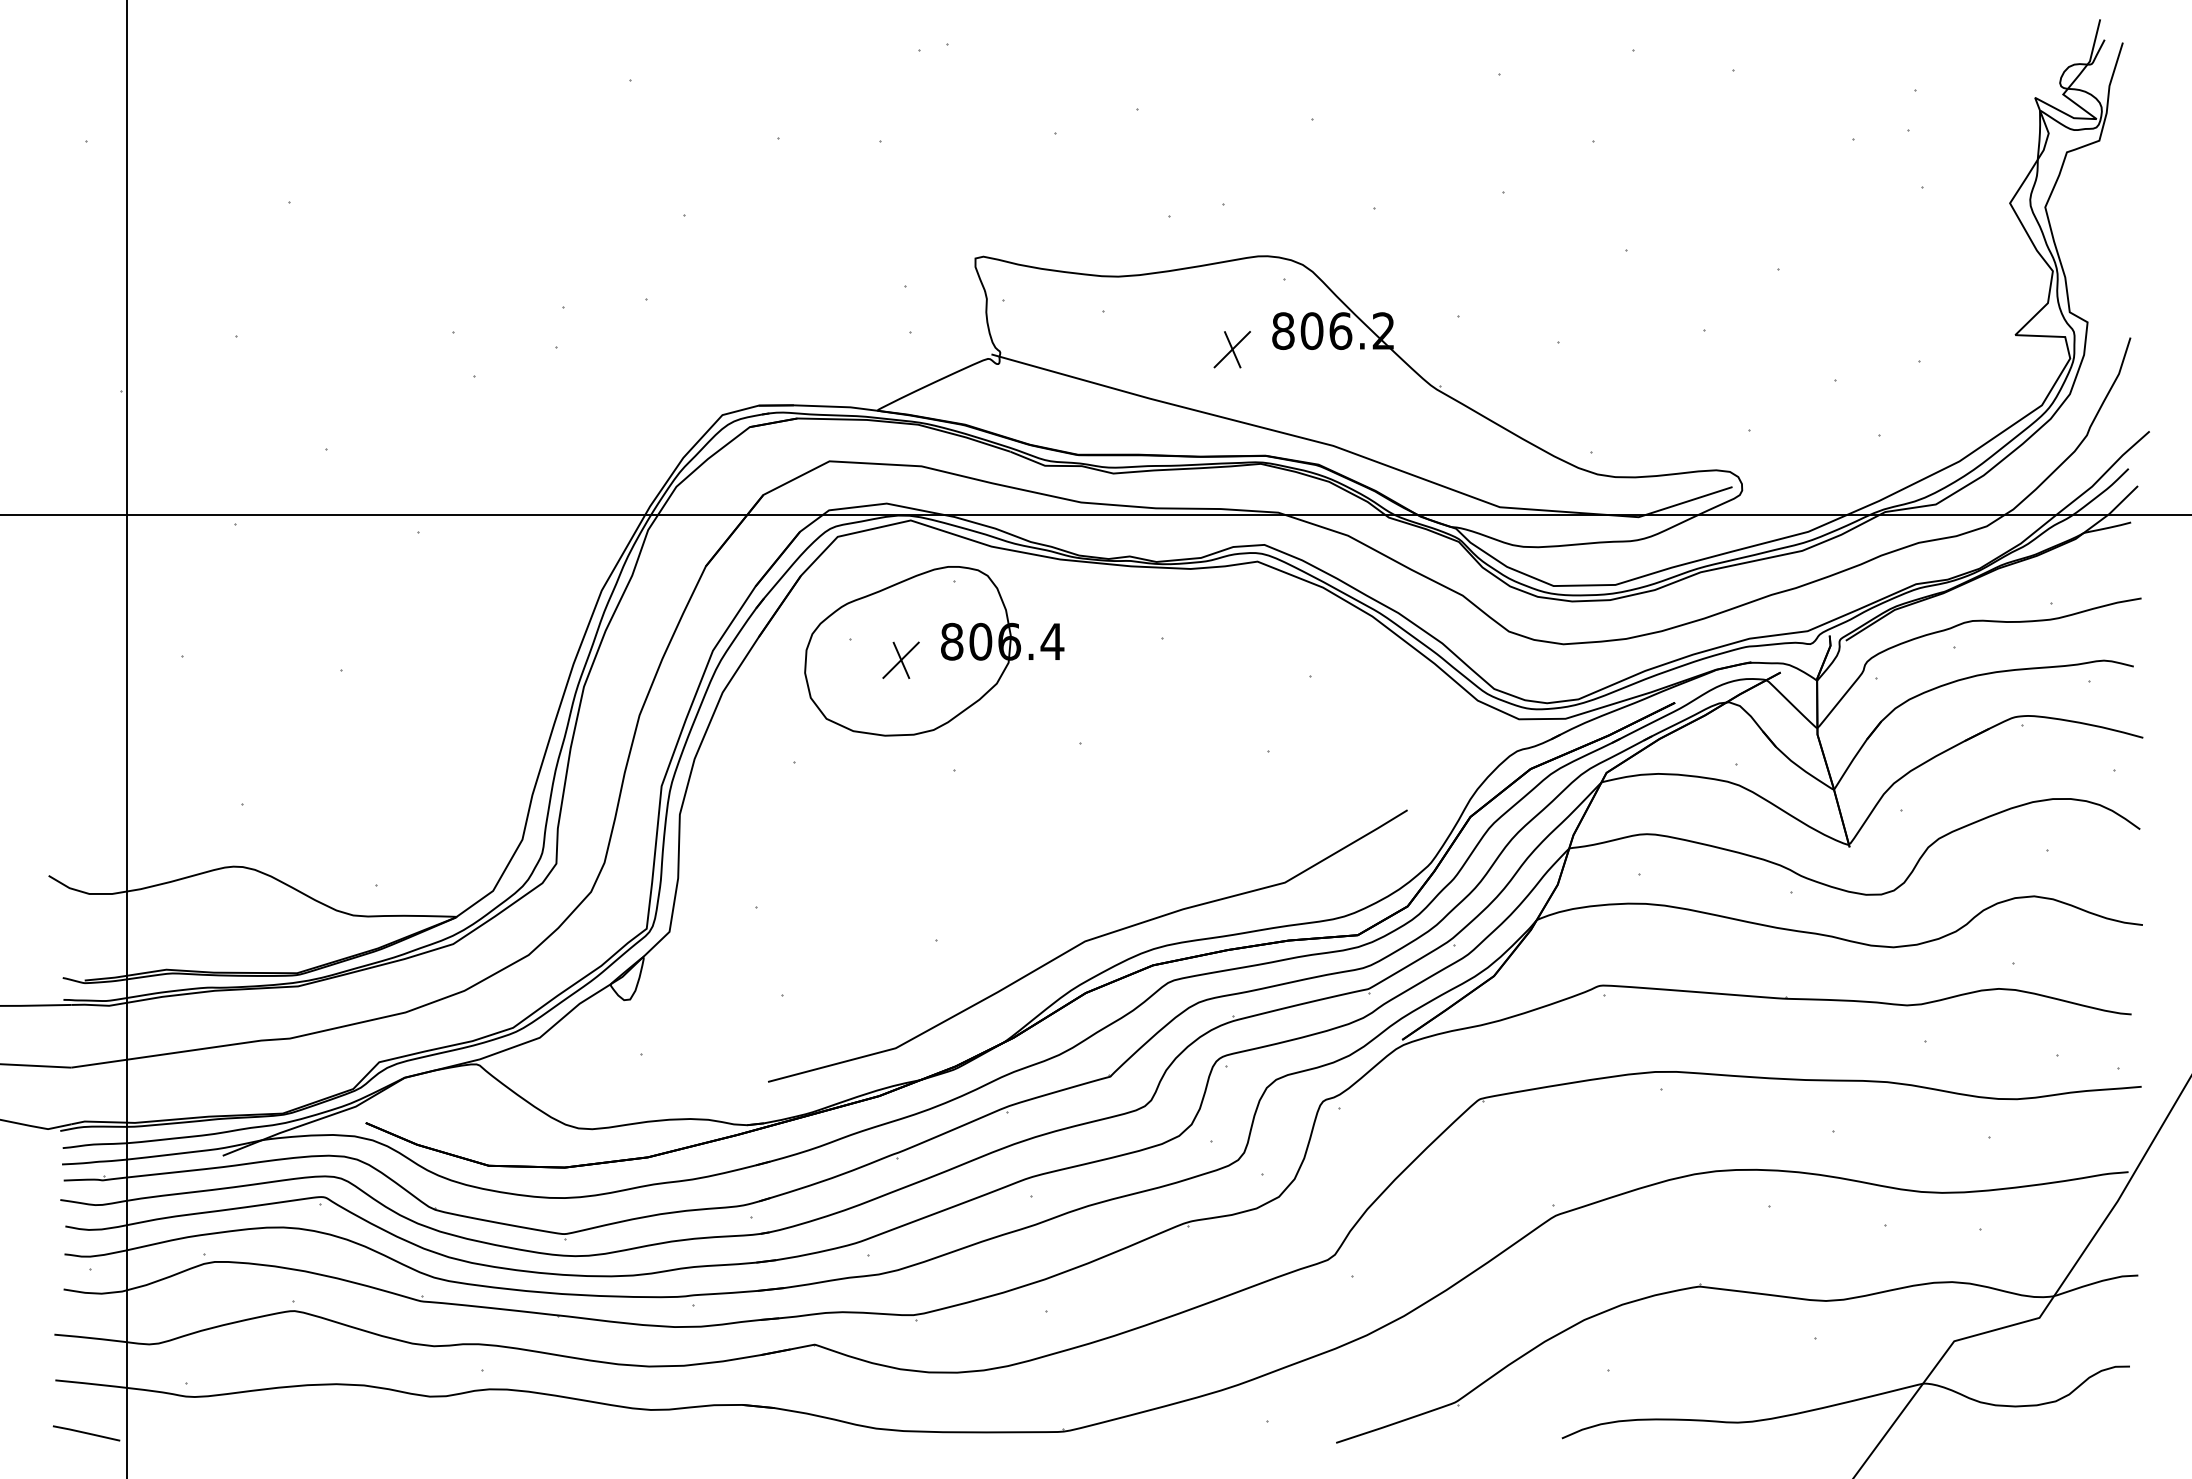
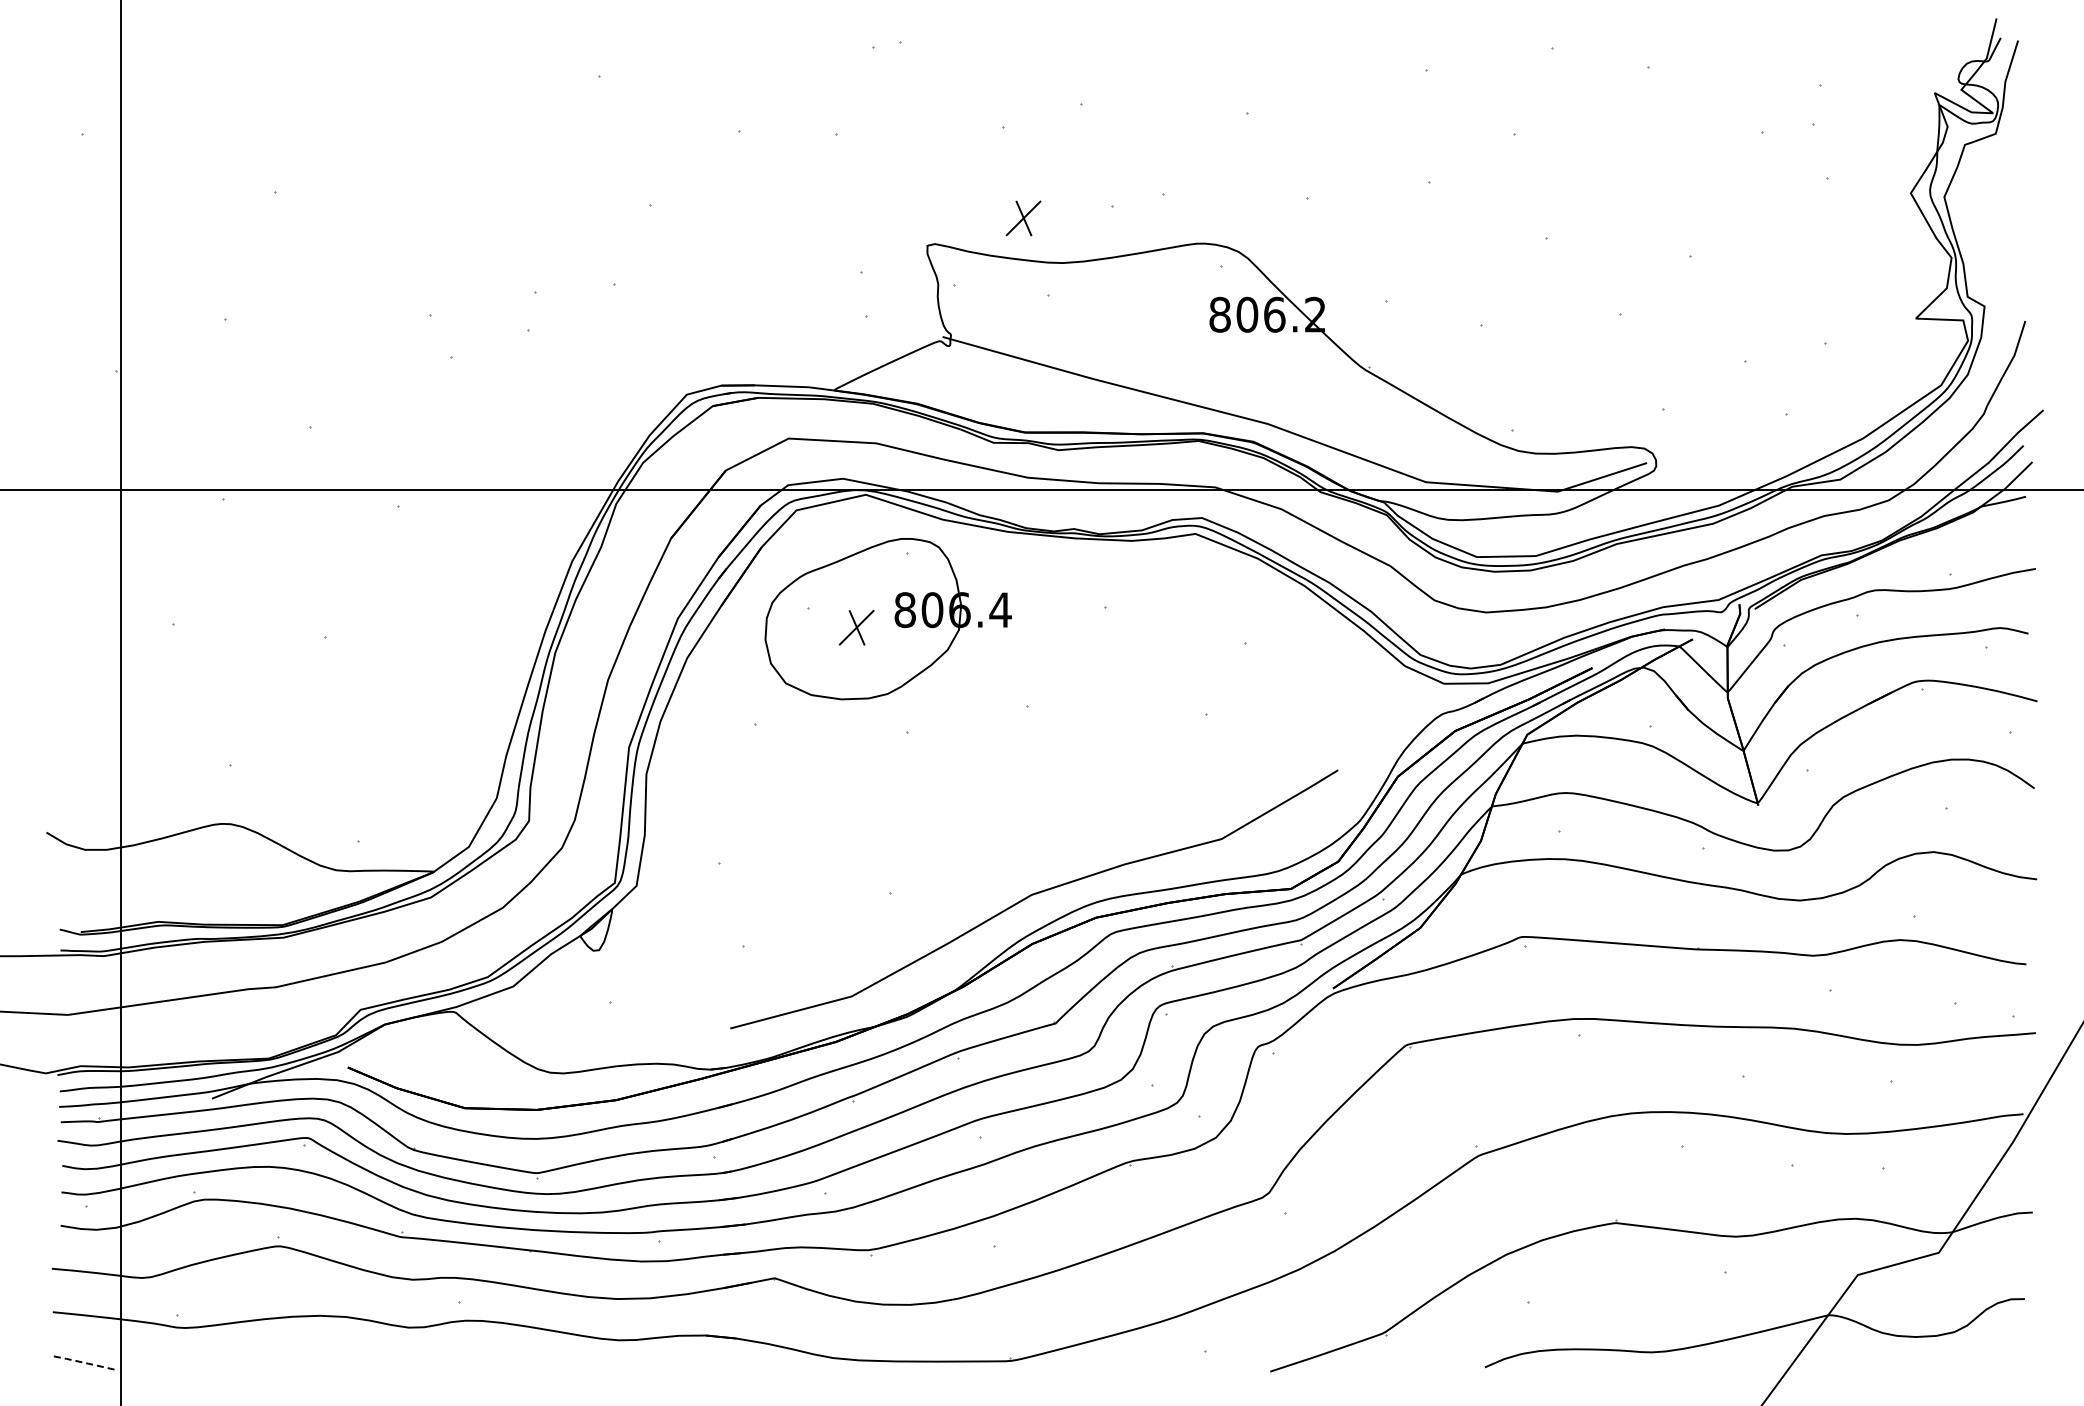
part: (1232, 349) -> (1023, 218), moved
line: (86, 1433) -> (82, 1362), solid -> dashed

